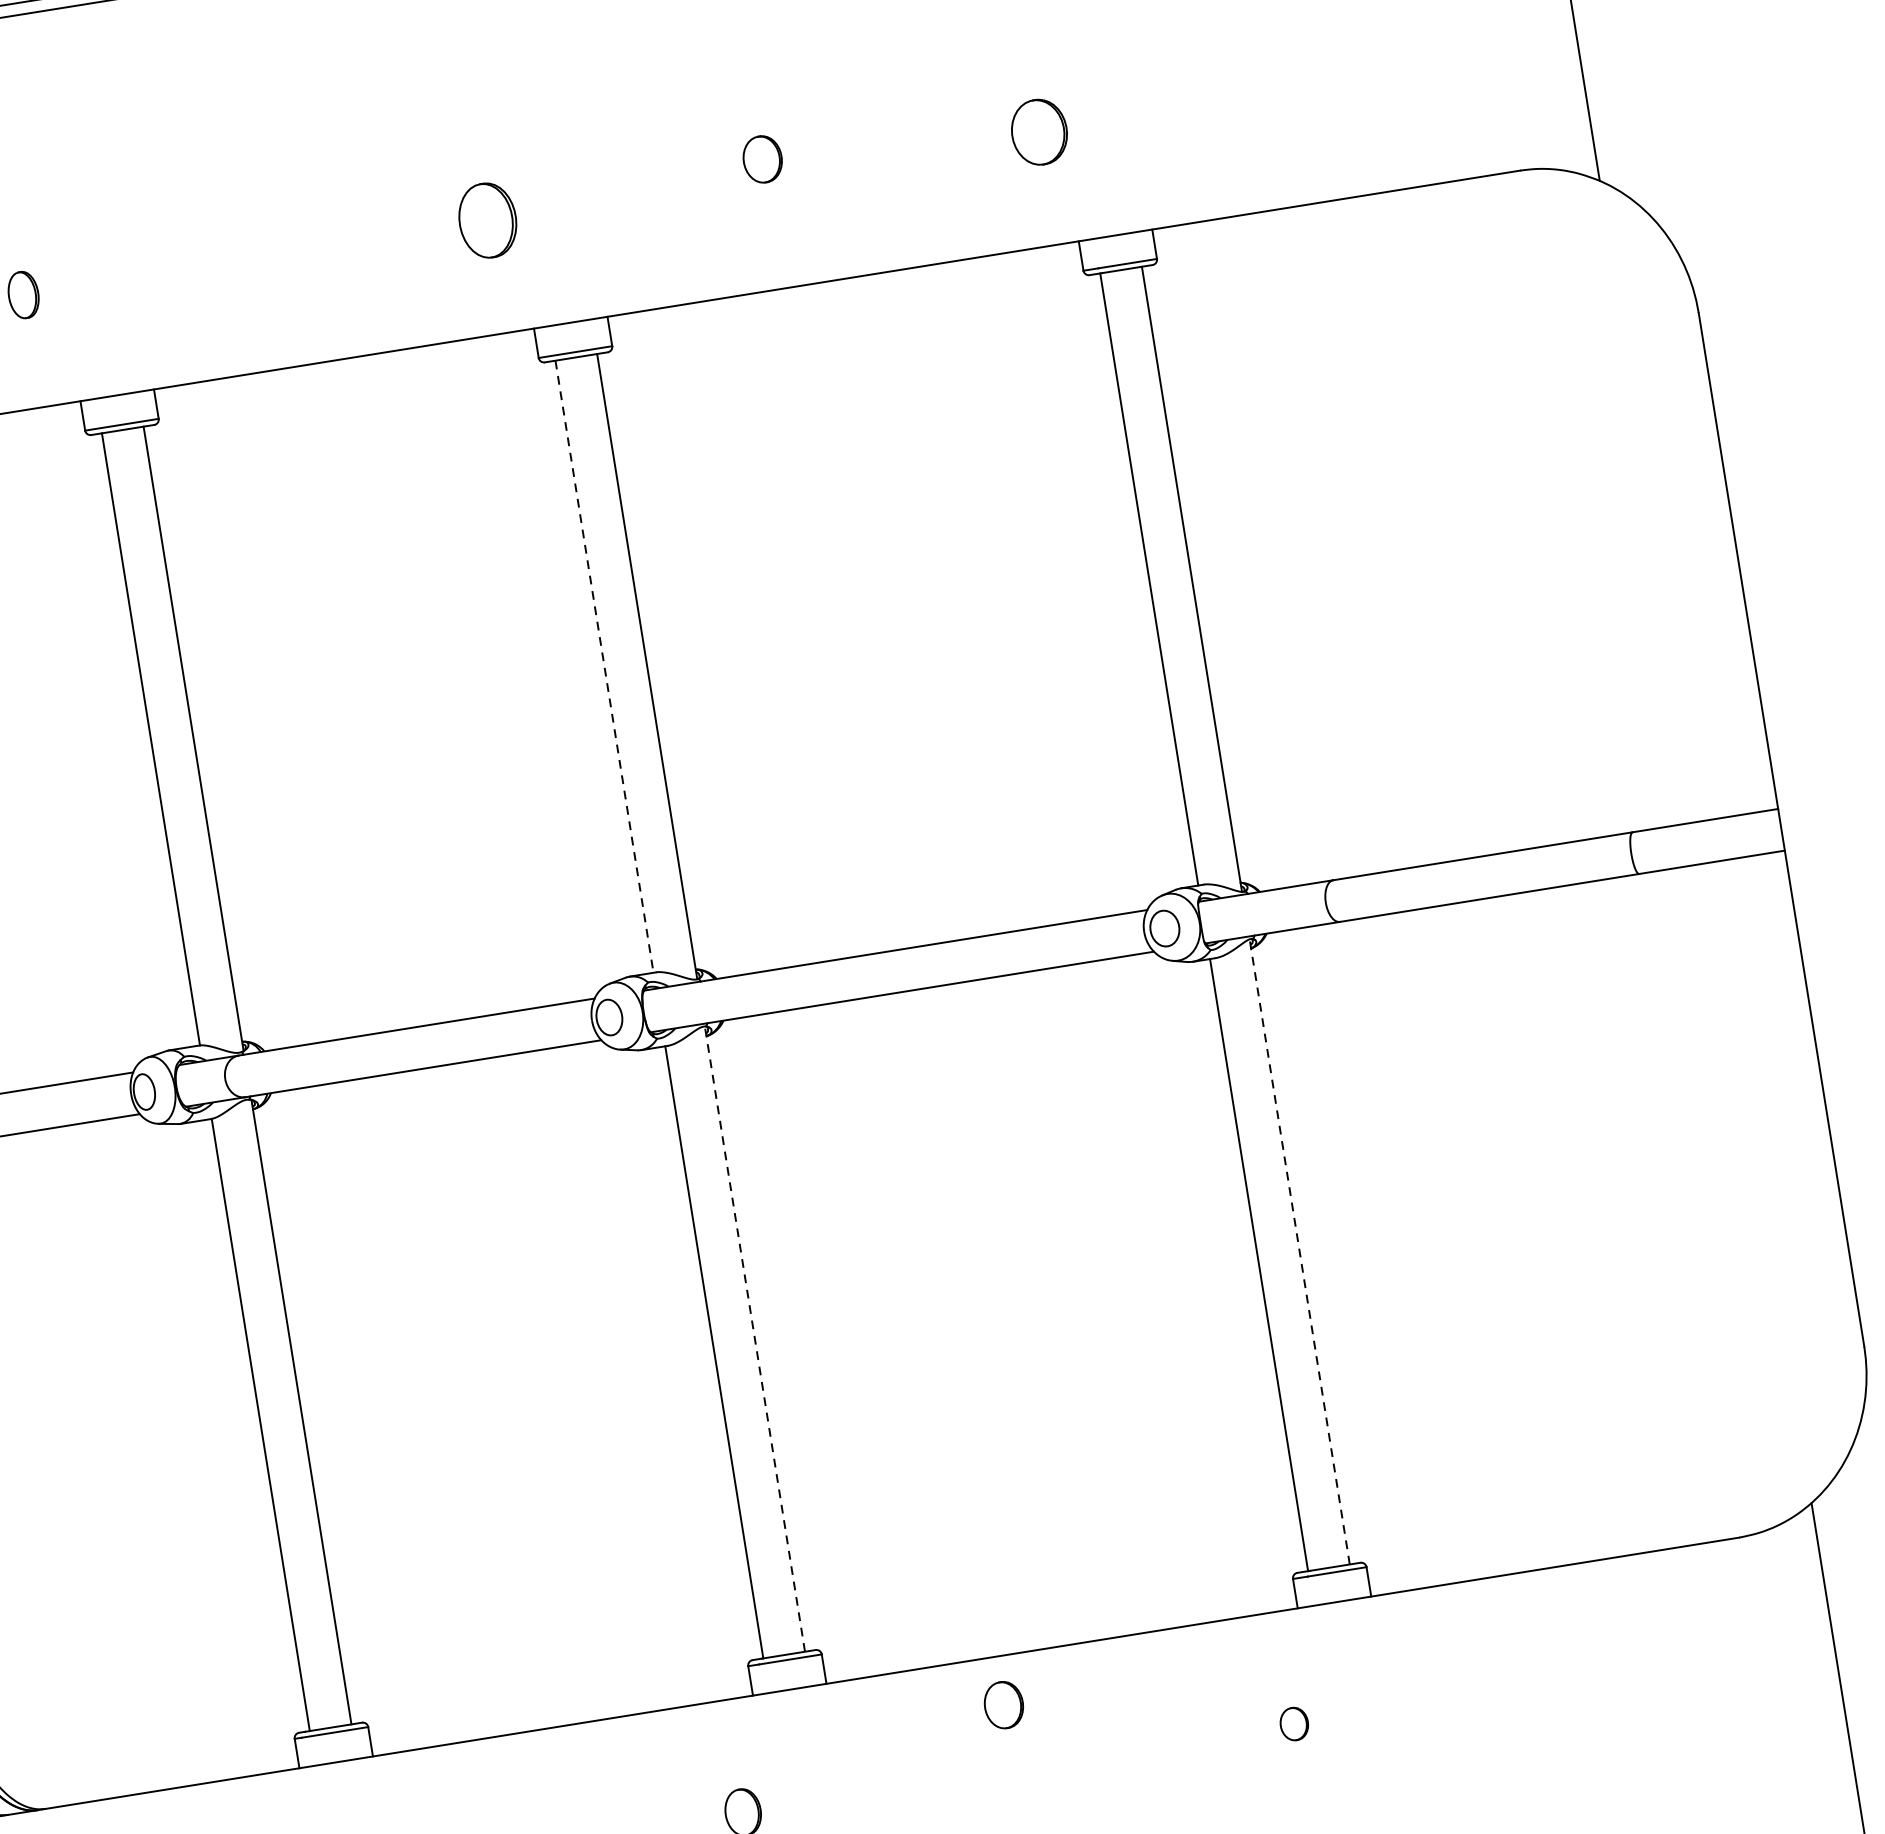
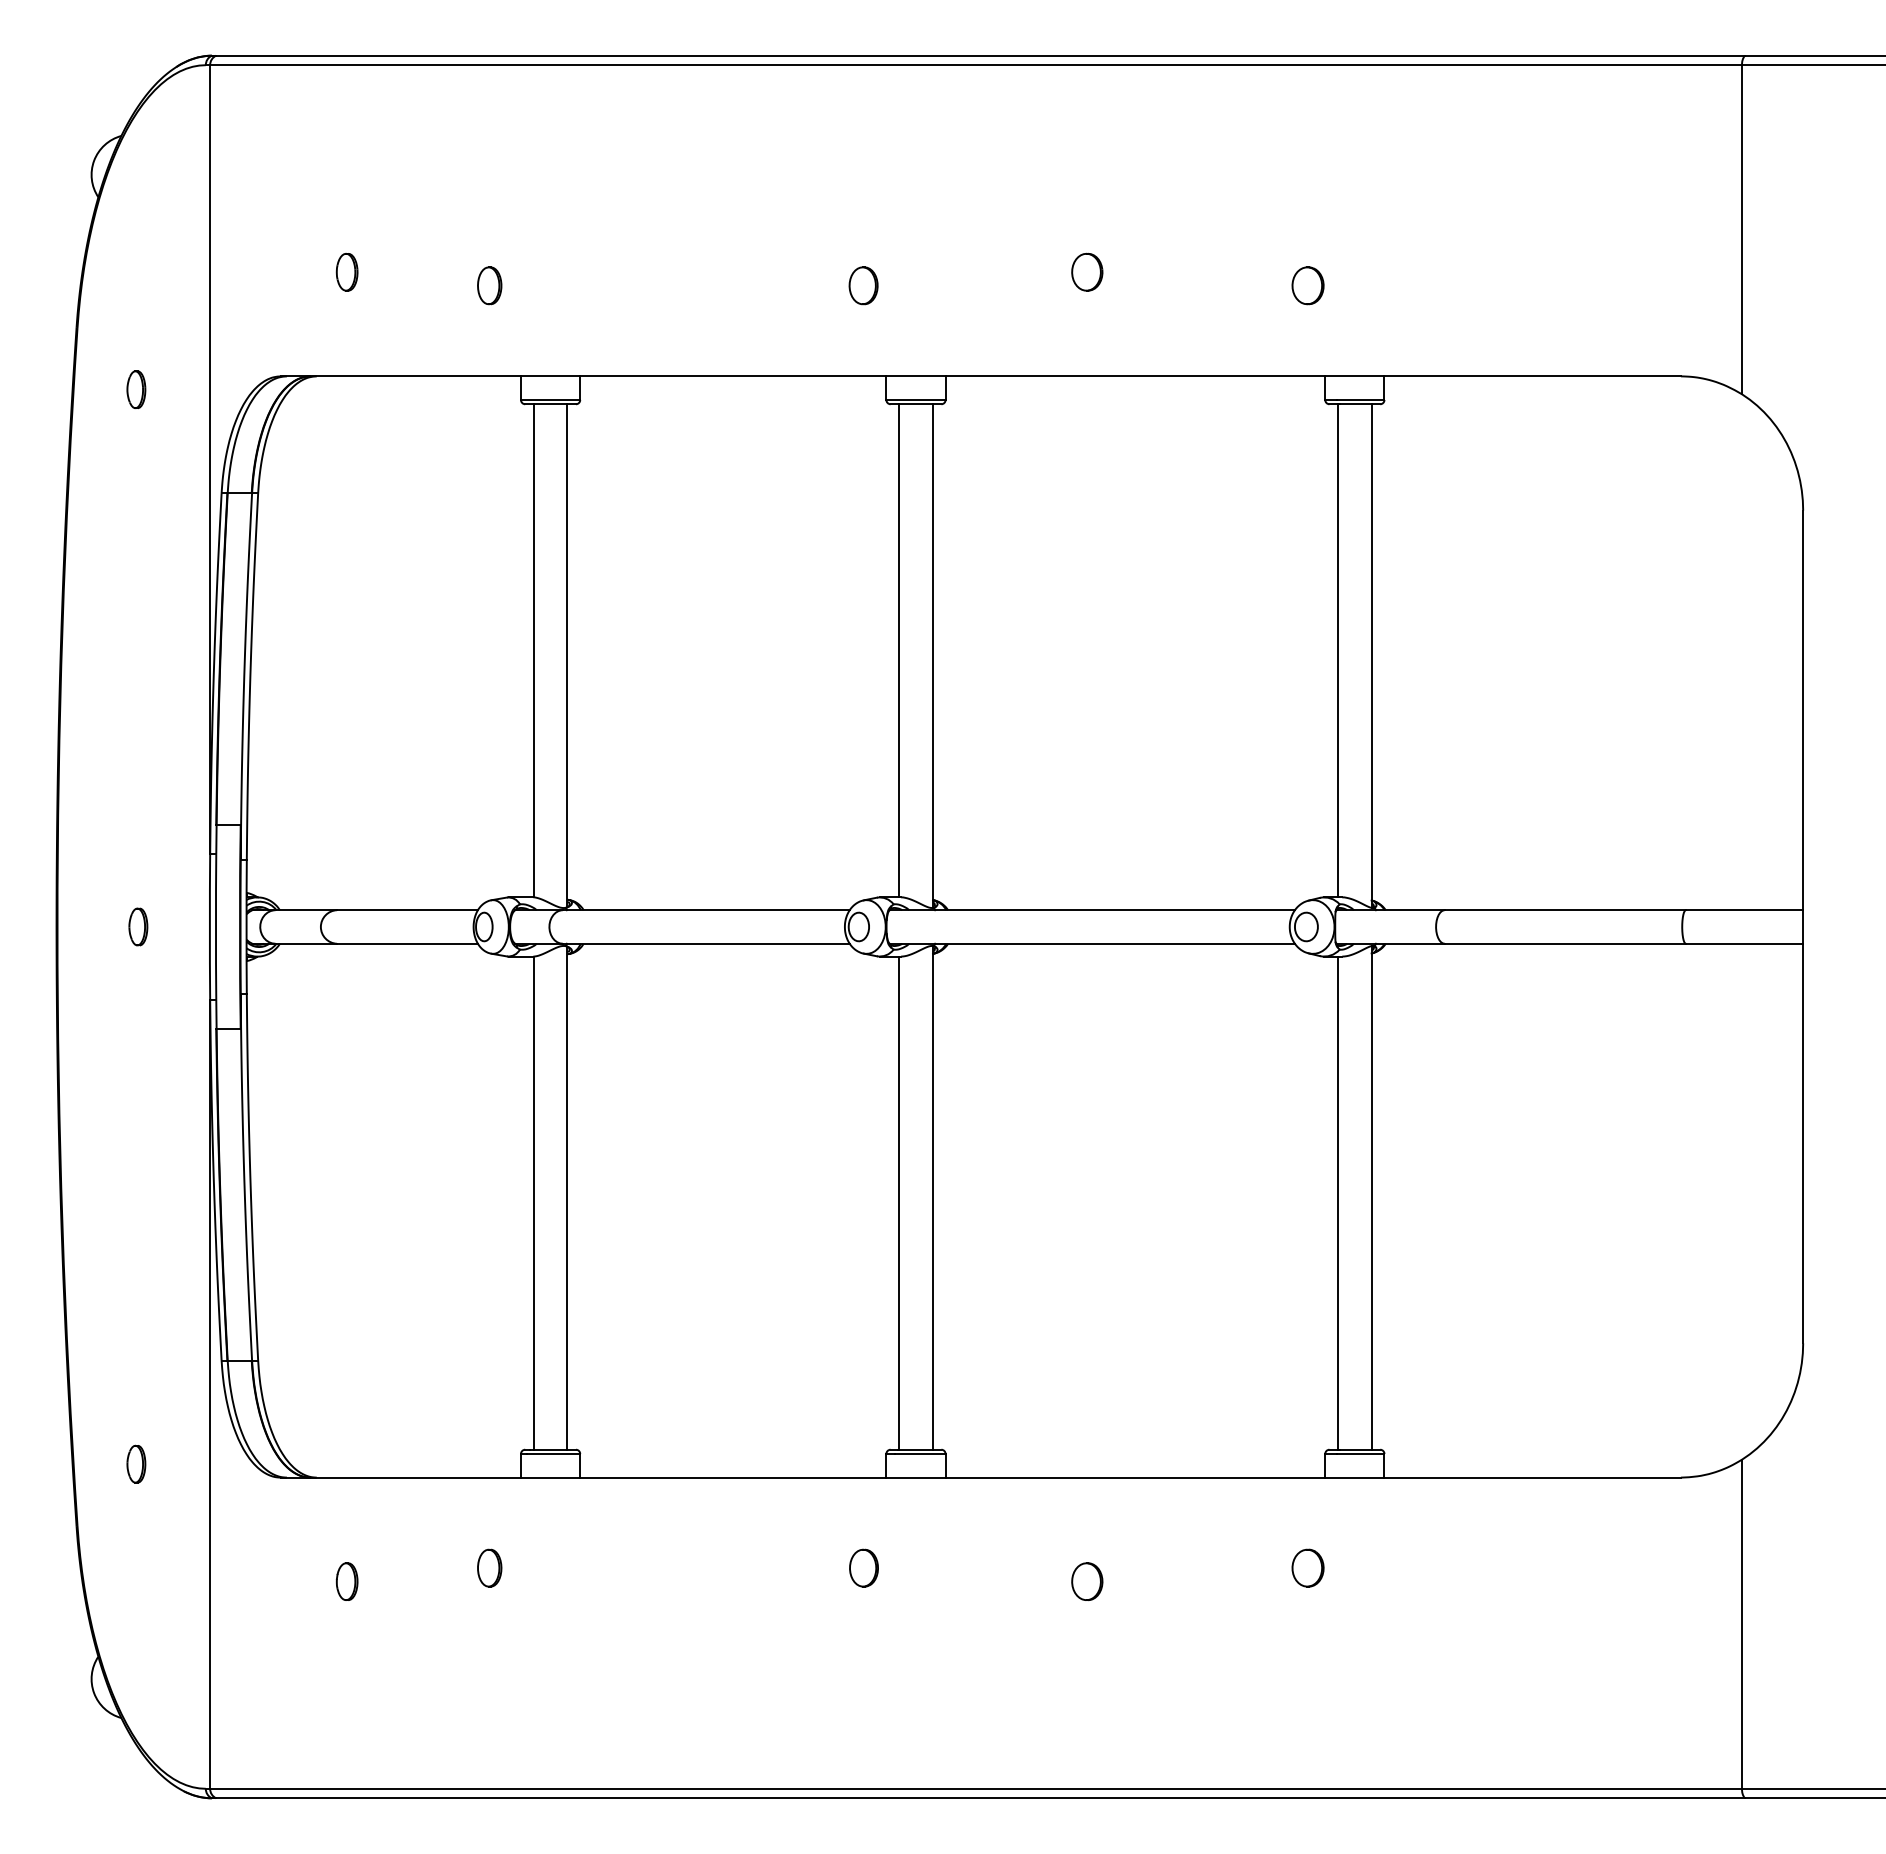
part: (1038, 132) -> (1307, 285), size x0.71
part: (487, 220) -> (863, 285), size x0.62
line: (604, 666) -> (899, 650), dashed -> solid
line: (1299, 1251) -> (1371, 1197), dashed -> solid
line: (754, 1338) -> (932, 1197), dashed -> solid
part: (1004, 1704) -> (1087, 1581), moved
part: (1293, 1723) -> (1307, 1567), size x1.43

